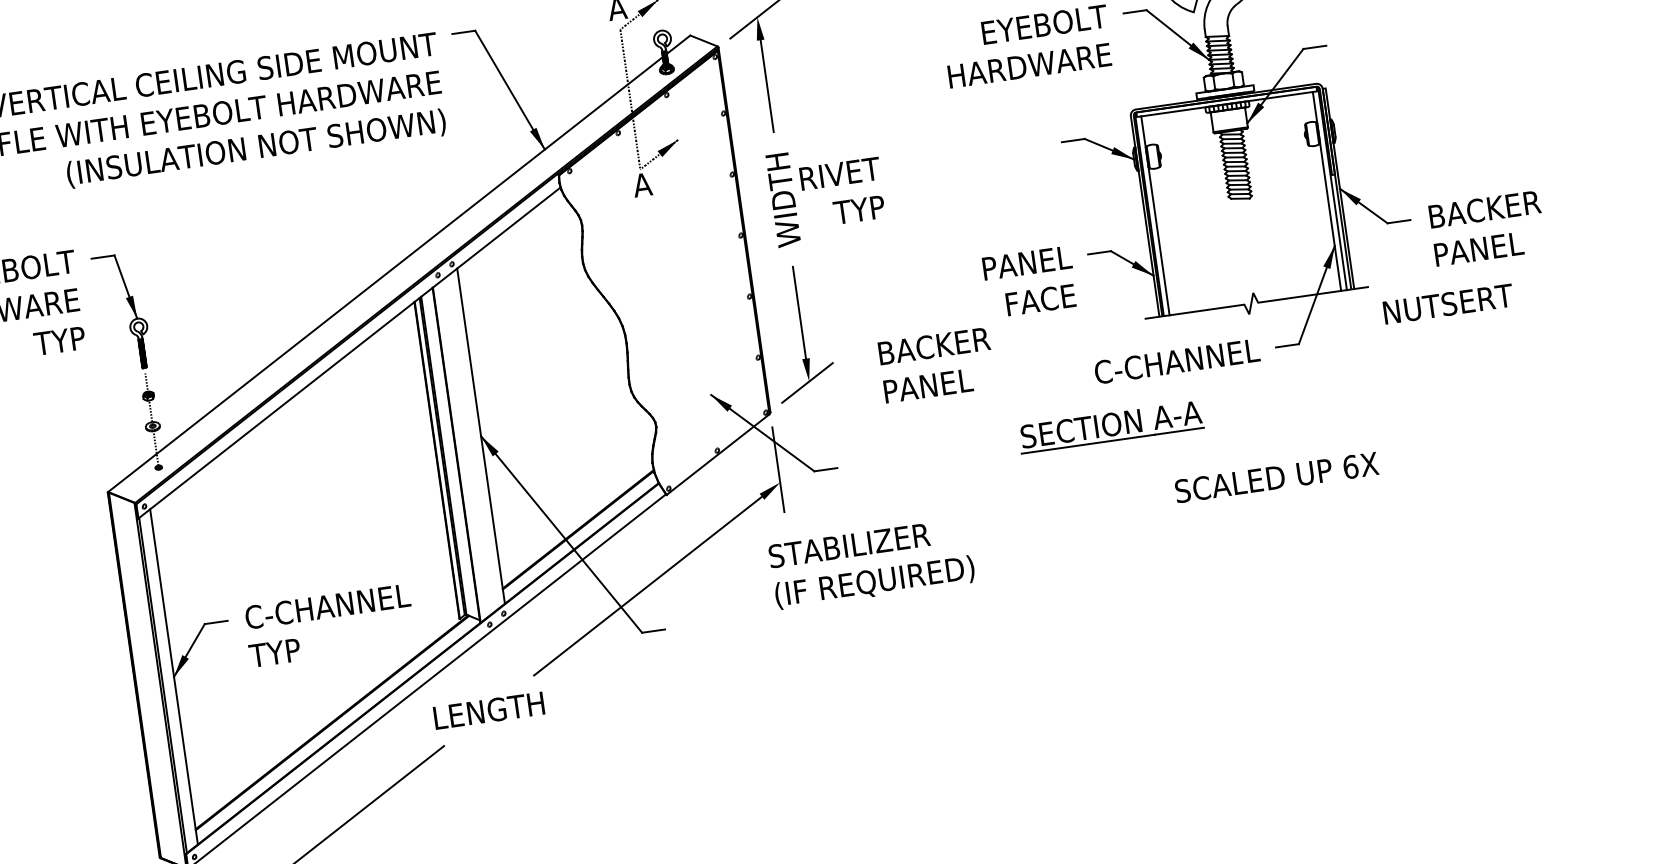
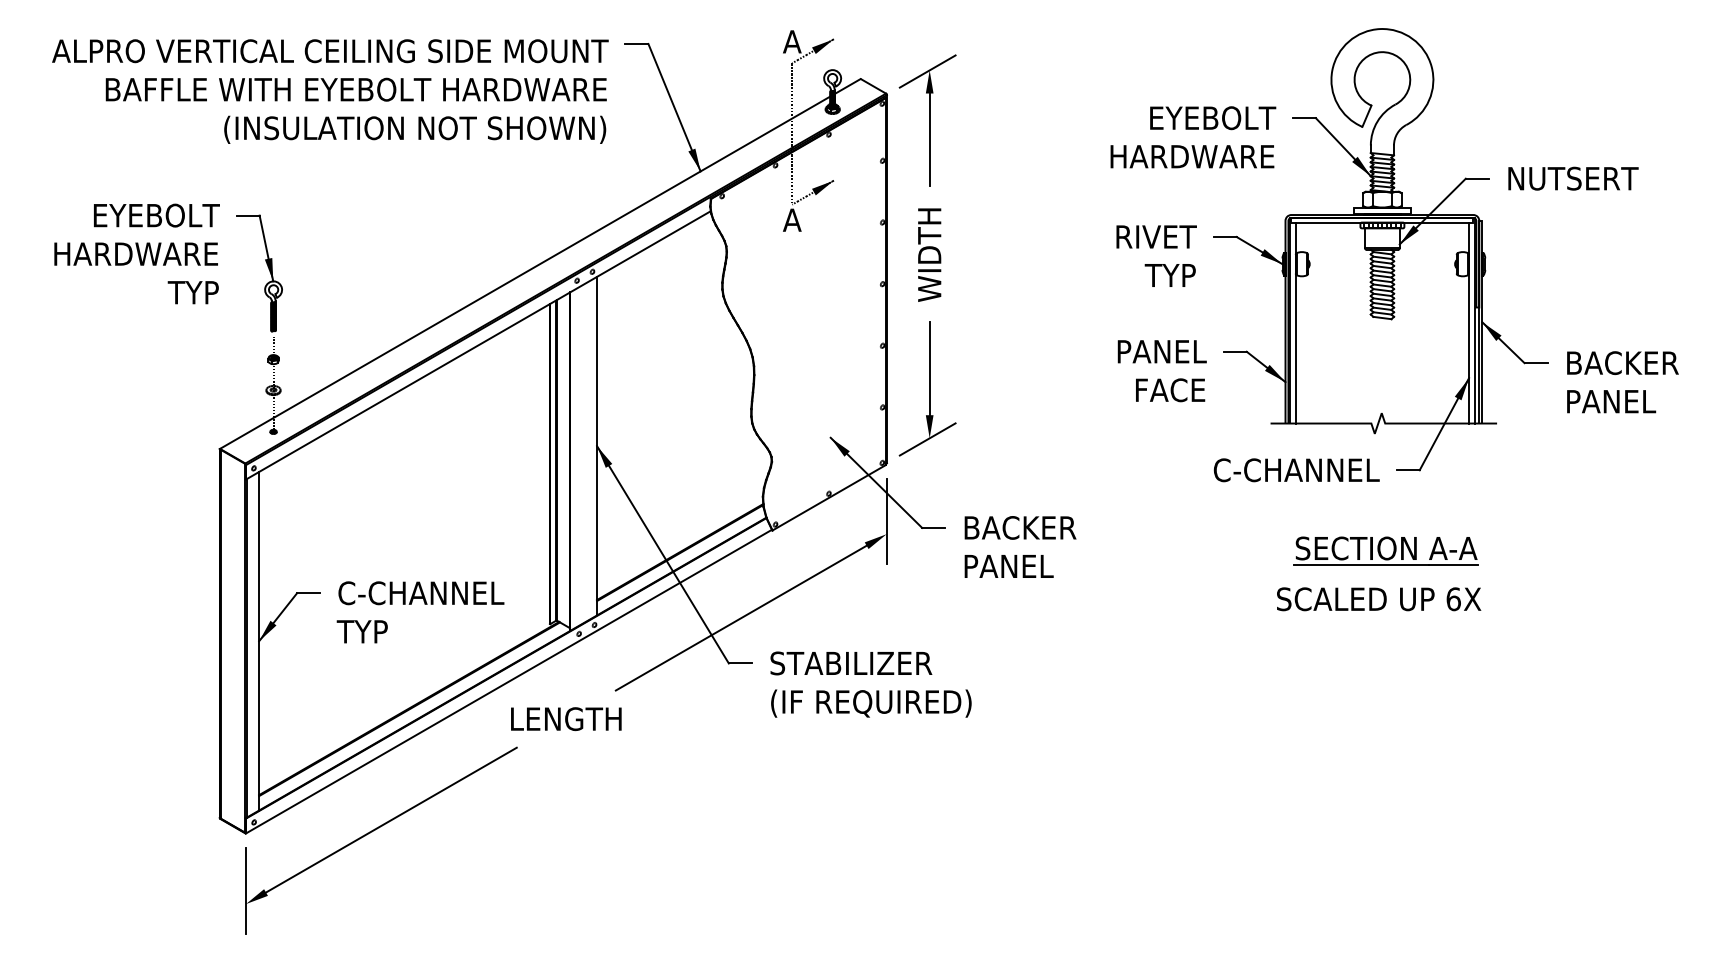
text: (842, 192) -> (1156, 255), moved
text: (1448, 303) -> (1573, 178), moved
text: (936, 364) -> (1020, 546), moved
part: (1110, 426) -> (1385, 550), moved
text: (871, 563) -> (870, 684), moved

